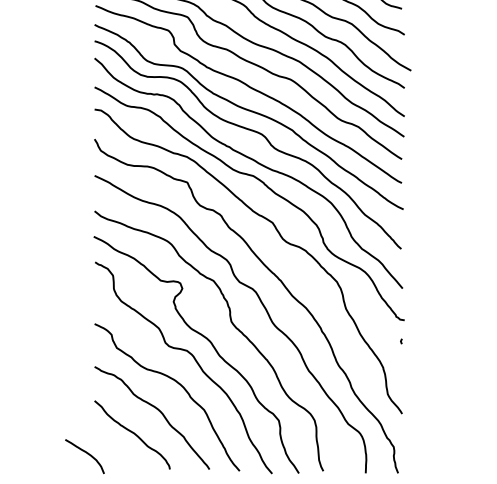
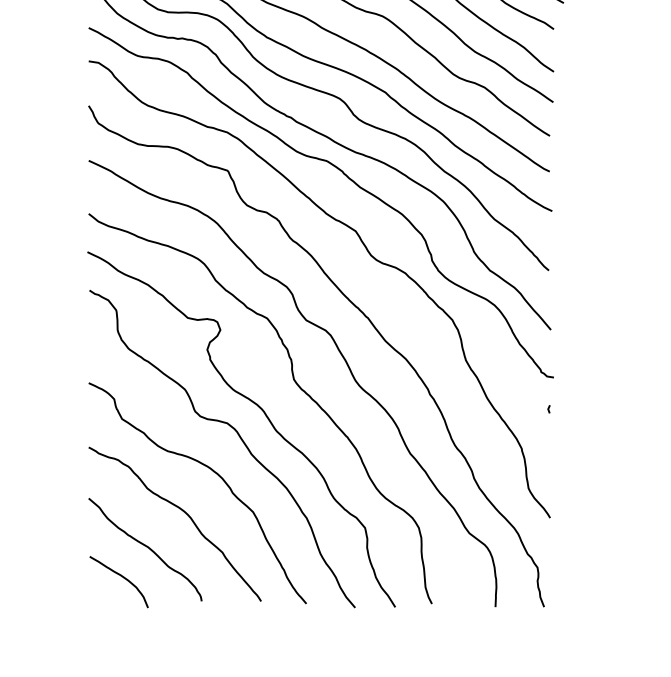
curve: (86, 453) -> (121, 577), moved

